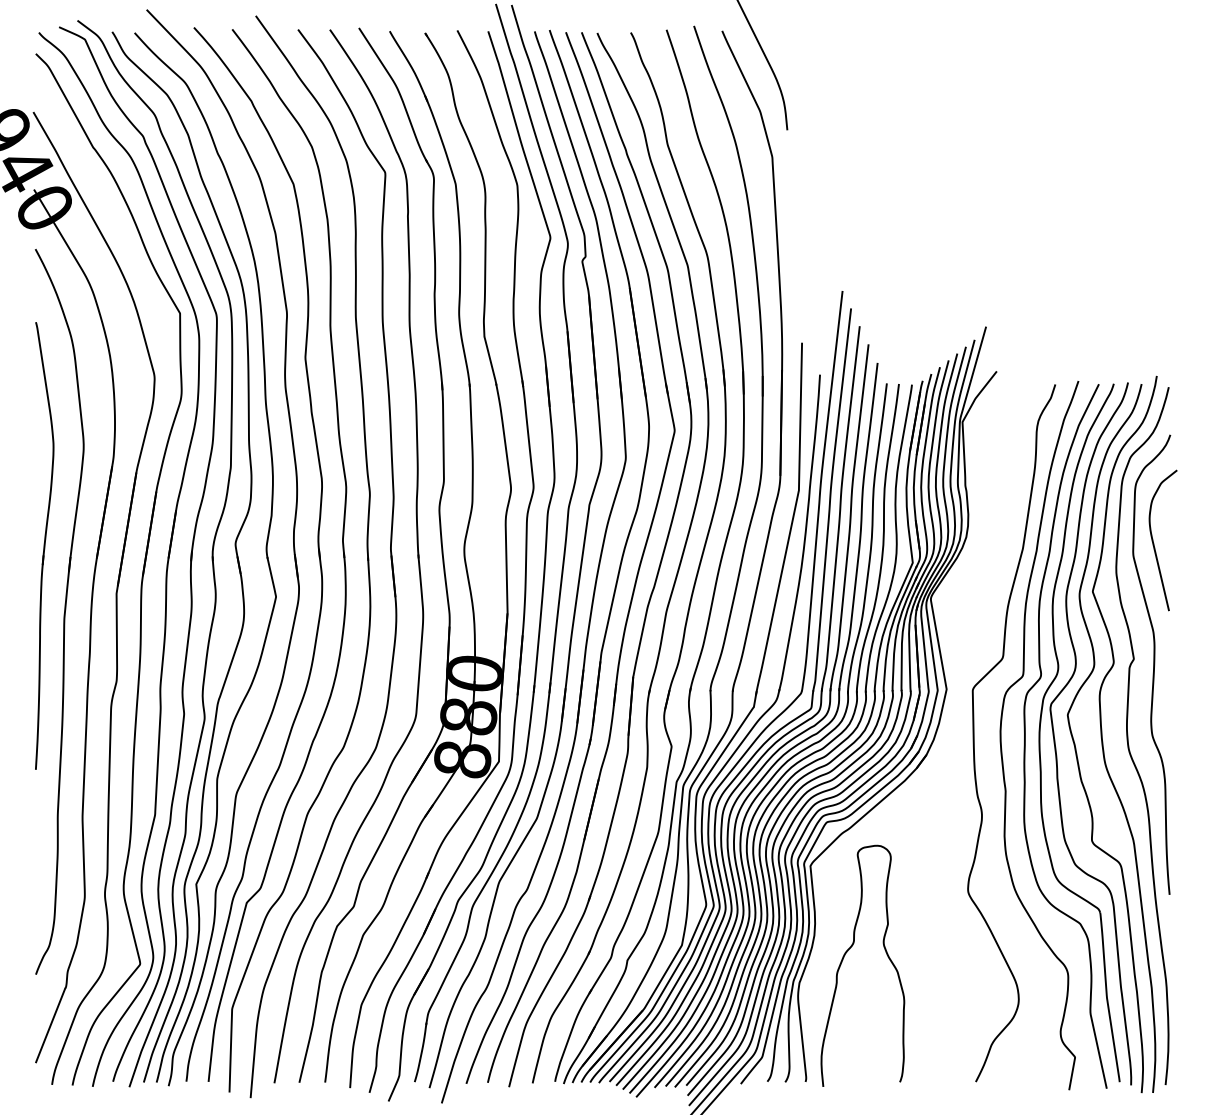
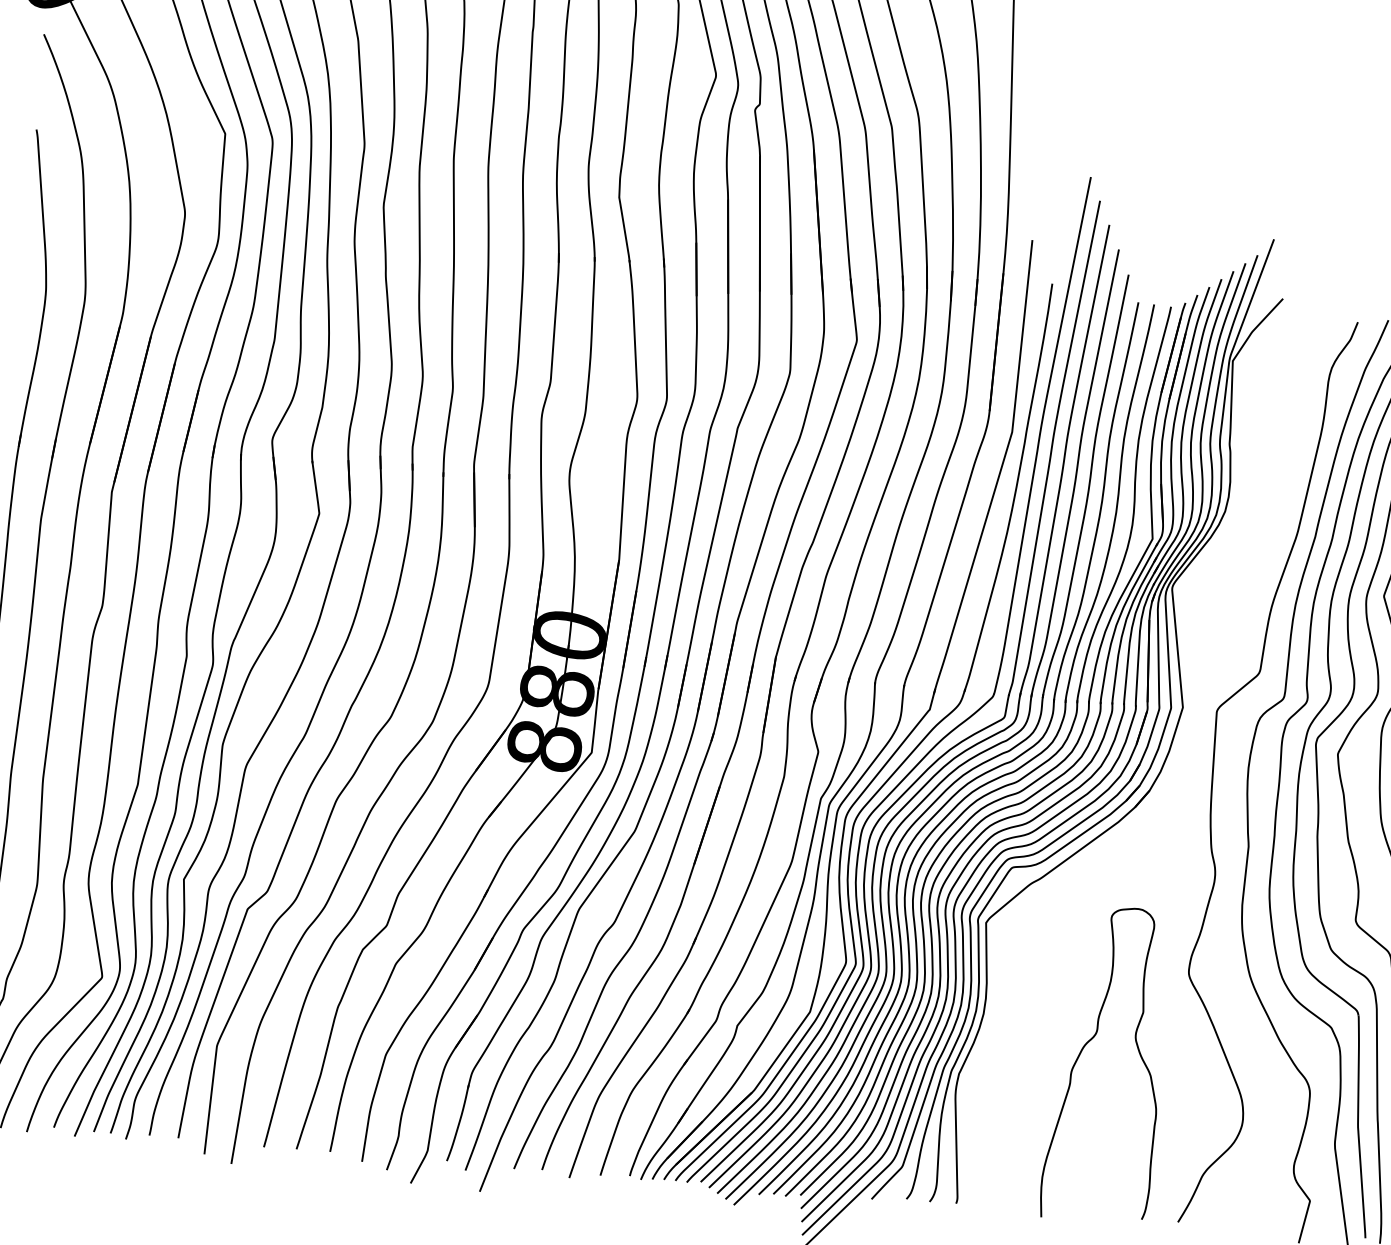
curve: (843, 960) -> (1081, 1054), moved

